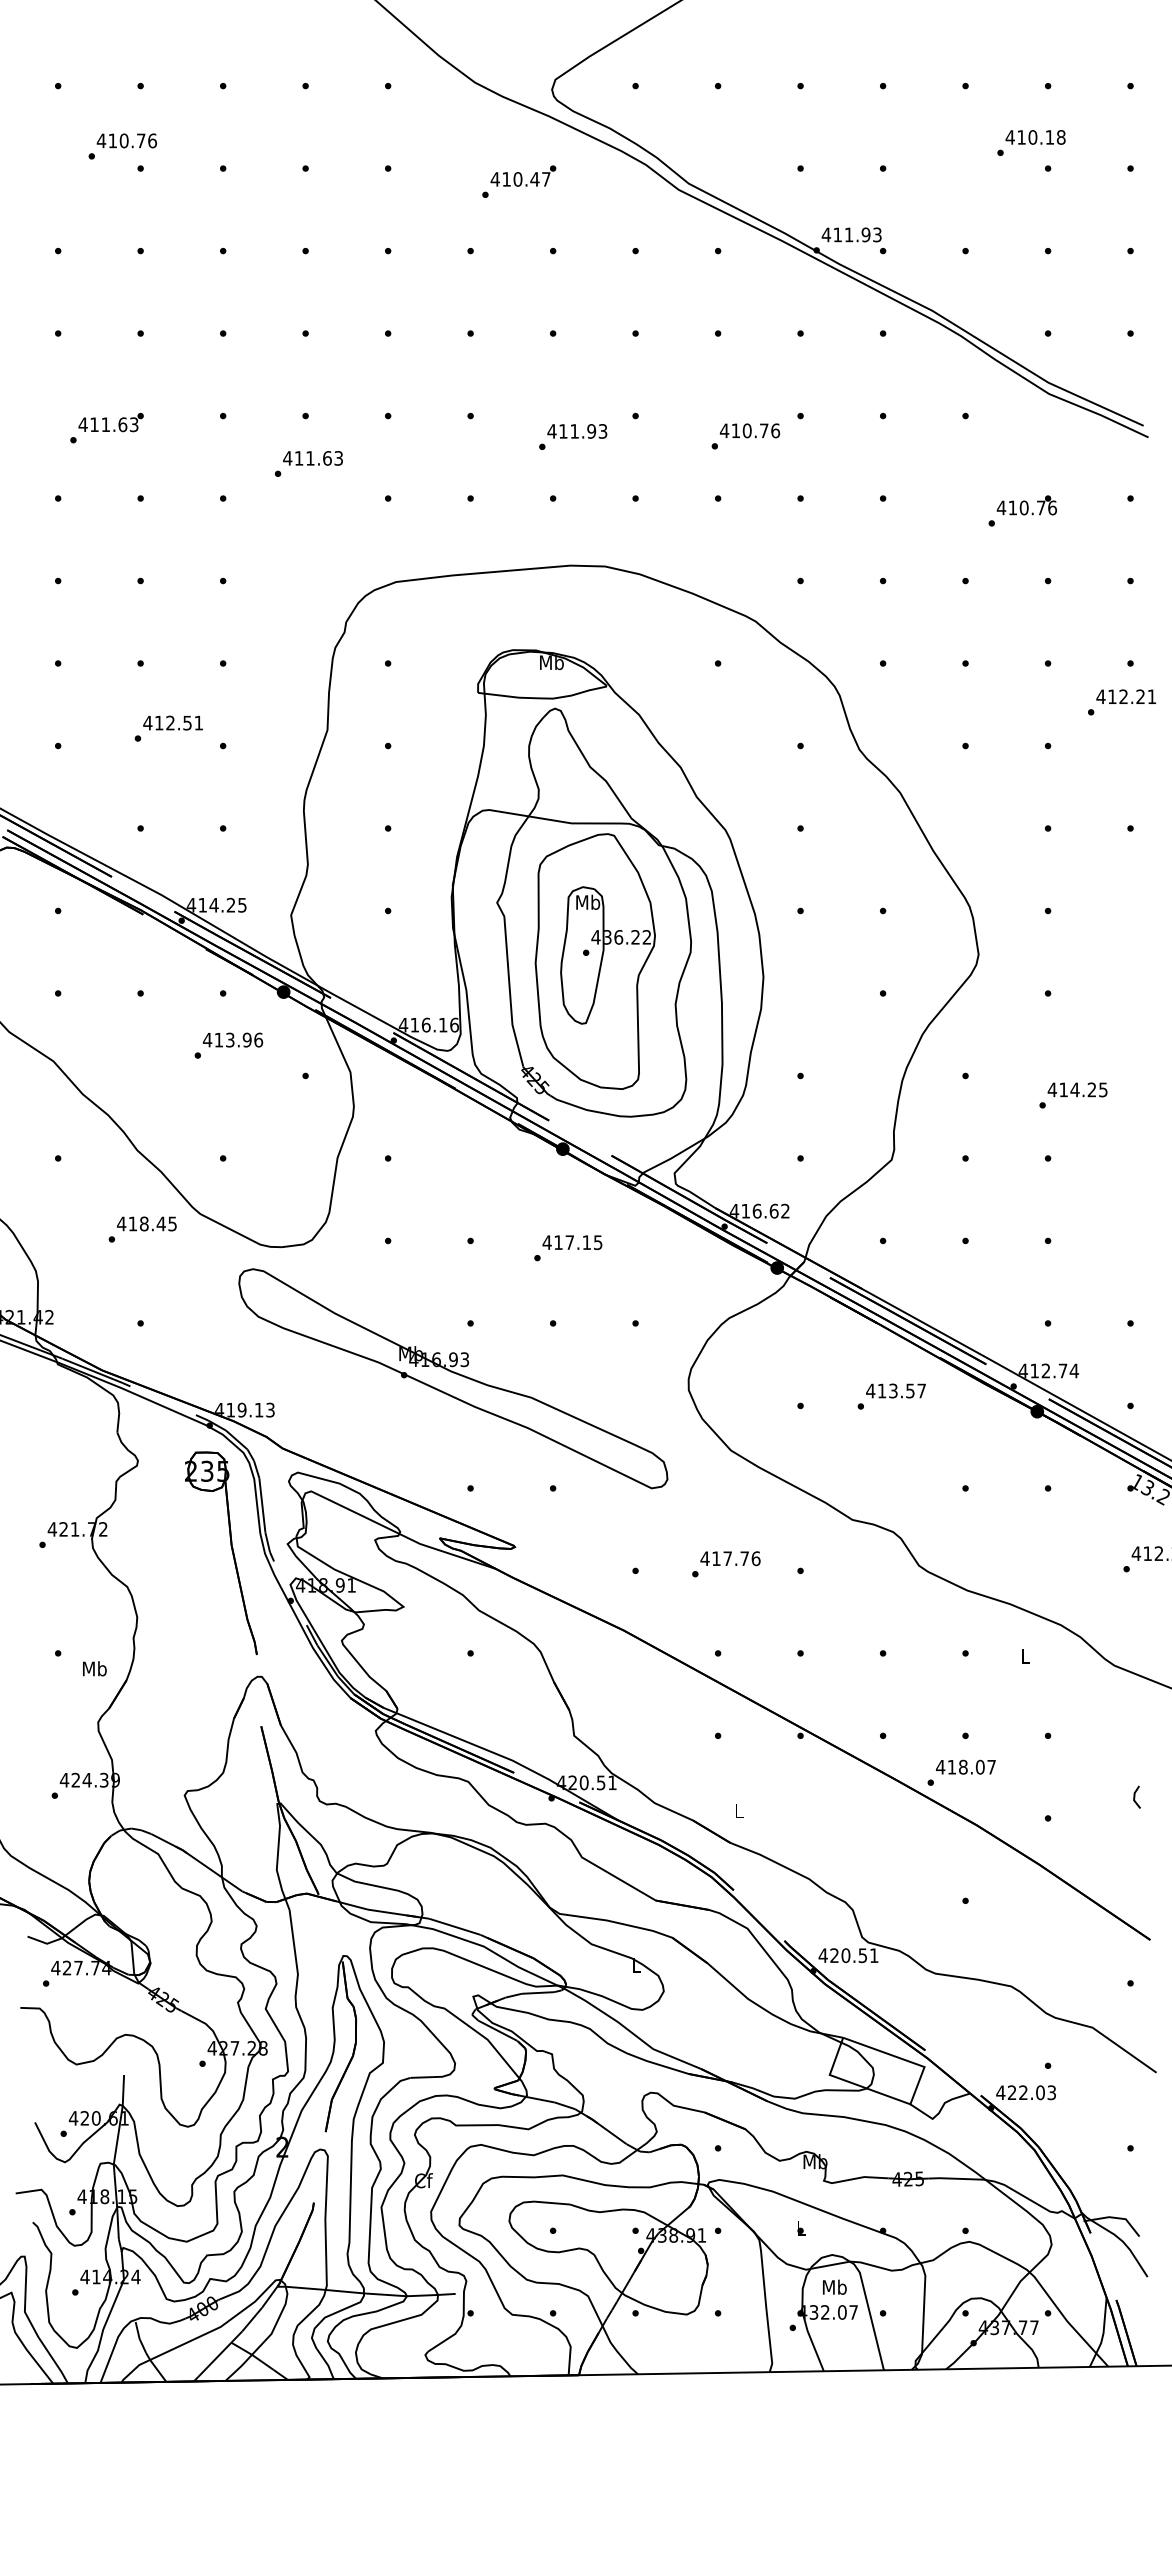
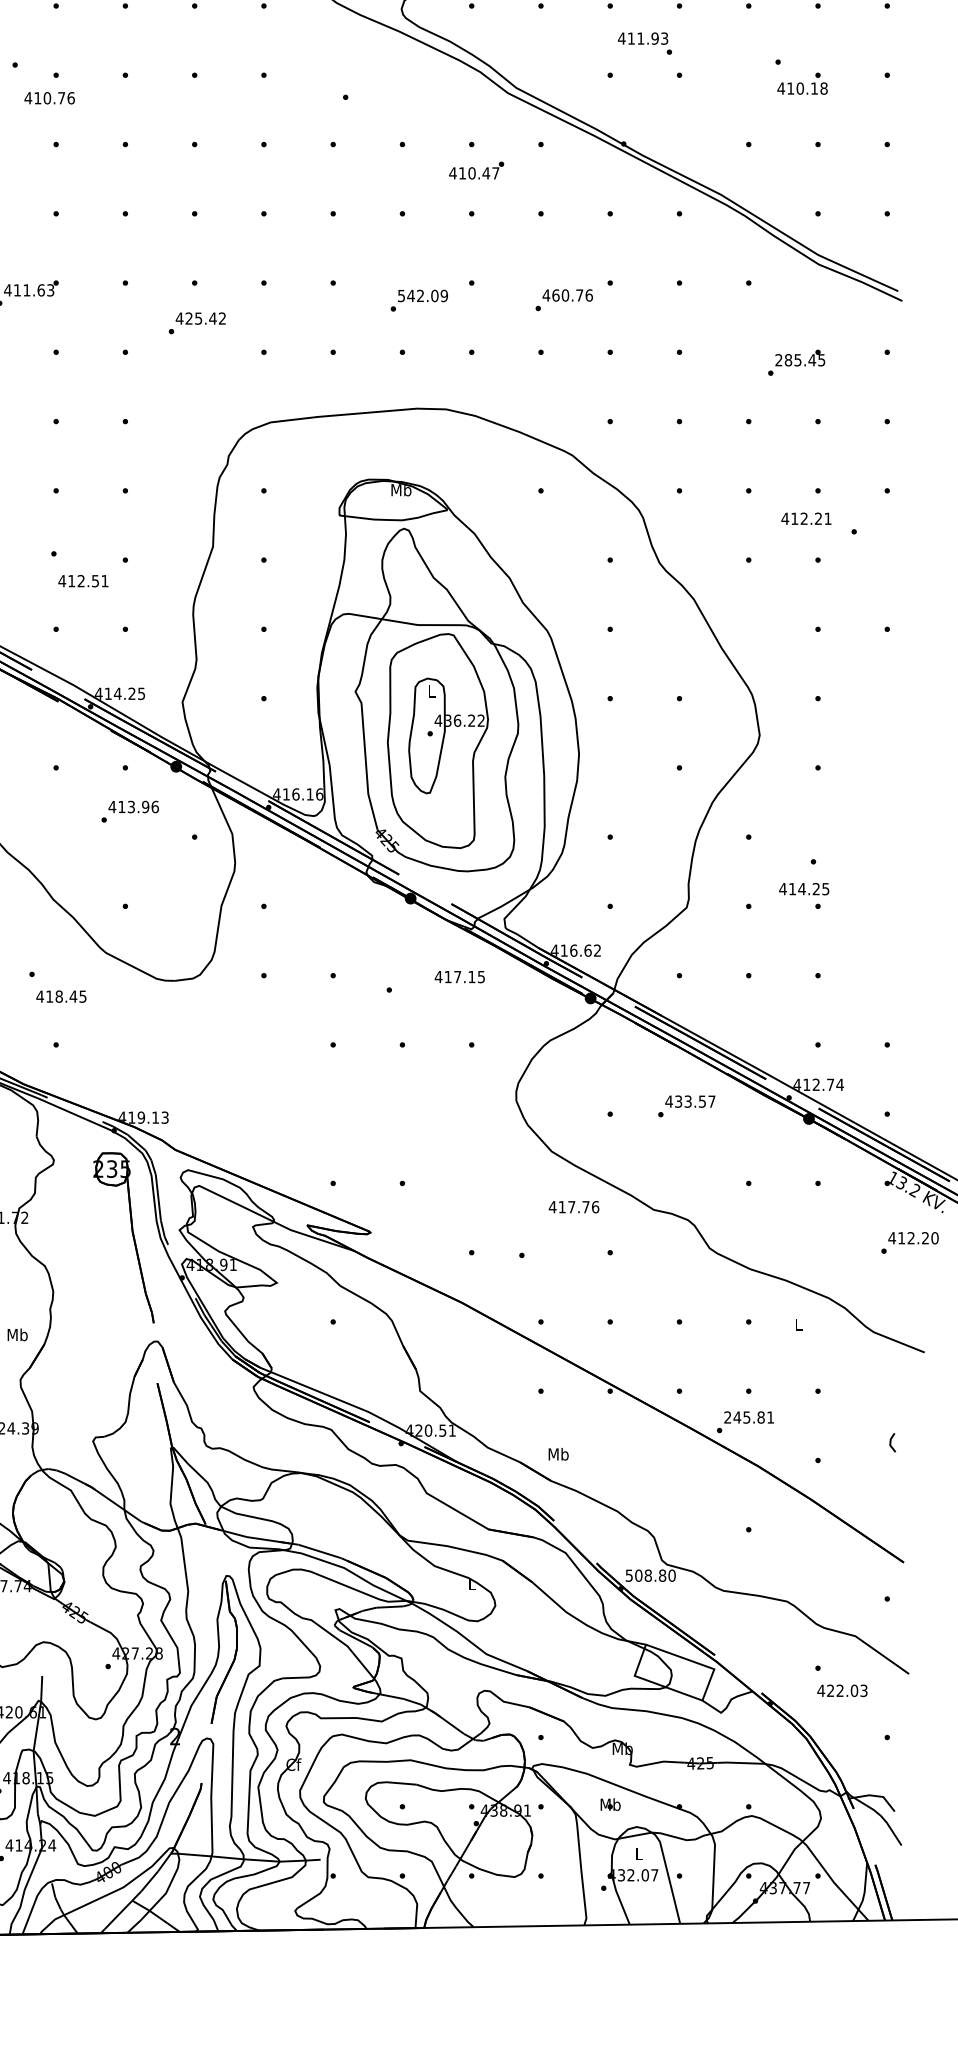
text: (1035, 137) -> (802, 88), moved
text: (126, 140) -> (49, 97), moved
text: (523, 175) -> (476, 170), moved
text: (853, 240) -> (644, 43), moved
text: (735, 430) -> (555, 295), 410.76 -> 460.76
text: (577, 431) -> (422, 296), 411.93 -> 542.09
text: (318, 458) -> (205, 318), 411.63 -> 425.42
text: (1026, 507) -> (799, 359), 410.76 -> 285.45
text: (1125, 696) -> (805, 518), moved
text: (172, 722) -> (82, 580), moved
text: (588, 901) -> (432, 690), Mb -> L
text: (1077, 1089) -> (804, 888), moved
text: (146, 1223) -> (61, 996), moved
text: (572, 1242) -> (459, 976), moved
part: (453, 1378) -> (318, 1091), removed
text: (881, 1390) -> (678, 1101), 413.57 -> 433.57
text: (730, 1558) -> (574, 1207), moved
text: (965, 1766) -> (748, 1416), 418.07 -> 245.81
text: (739, 1810) -> (558, 1453), L -> Mb
text: (848, 1955) -> (650, 1575), 420.51 -> 508.80
text: (1025, 2092) -> (841, 1690), moved
text: (801, 2227) -> (611, 1803), L -> Mb
text: (834, 2286) -> (638, 1853), Mb -> L

